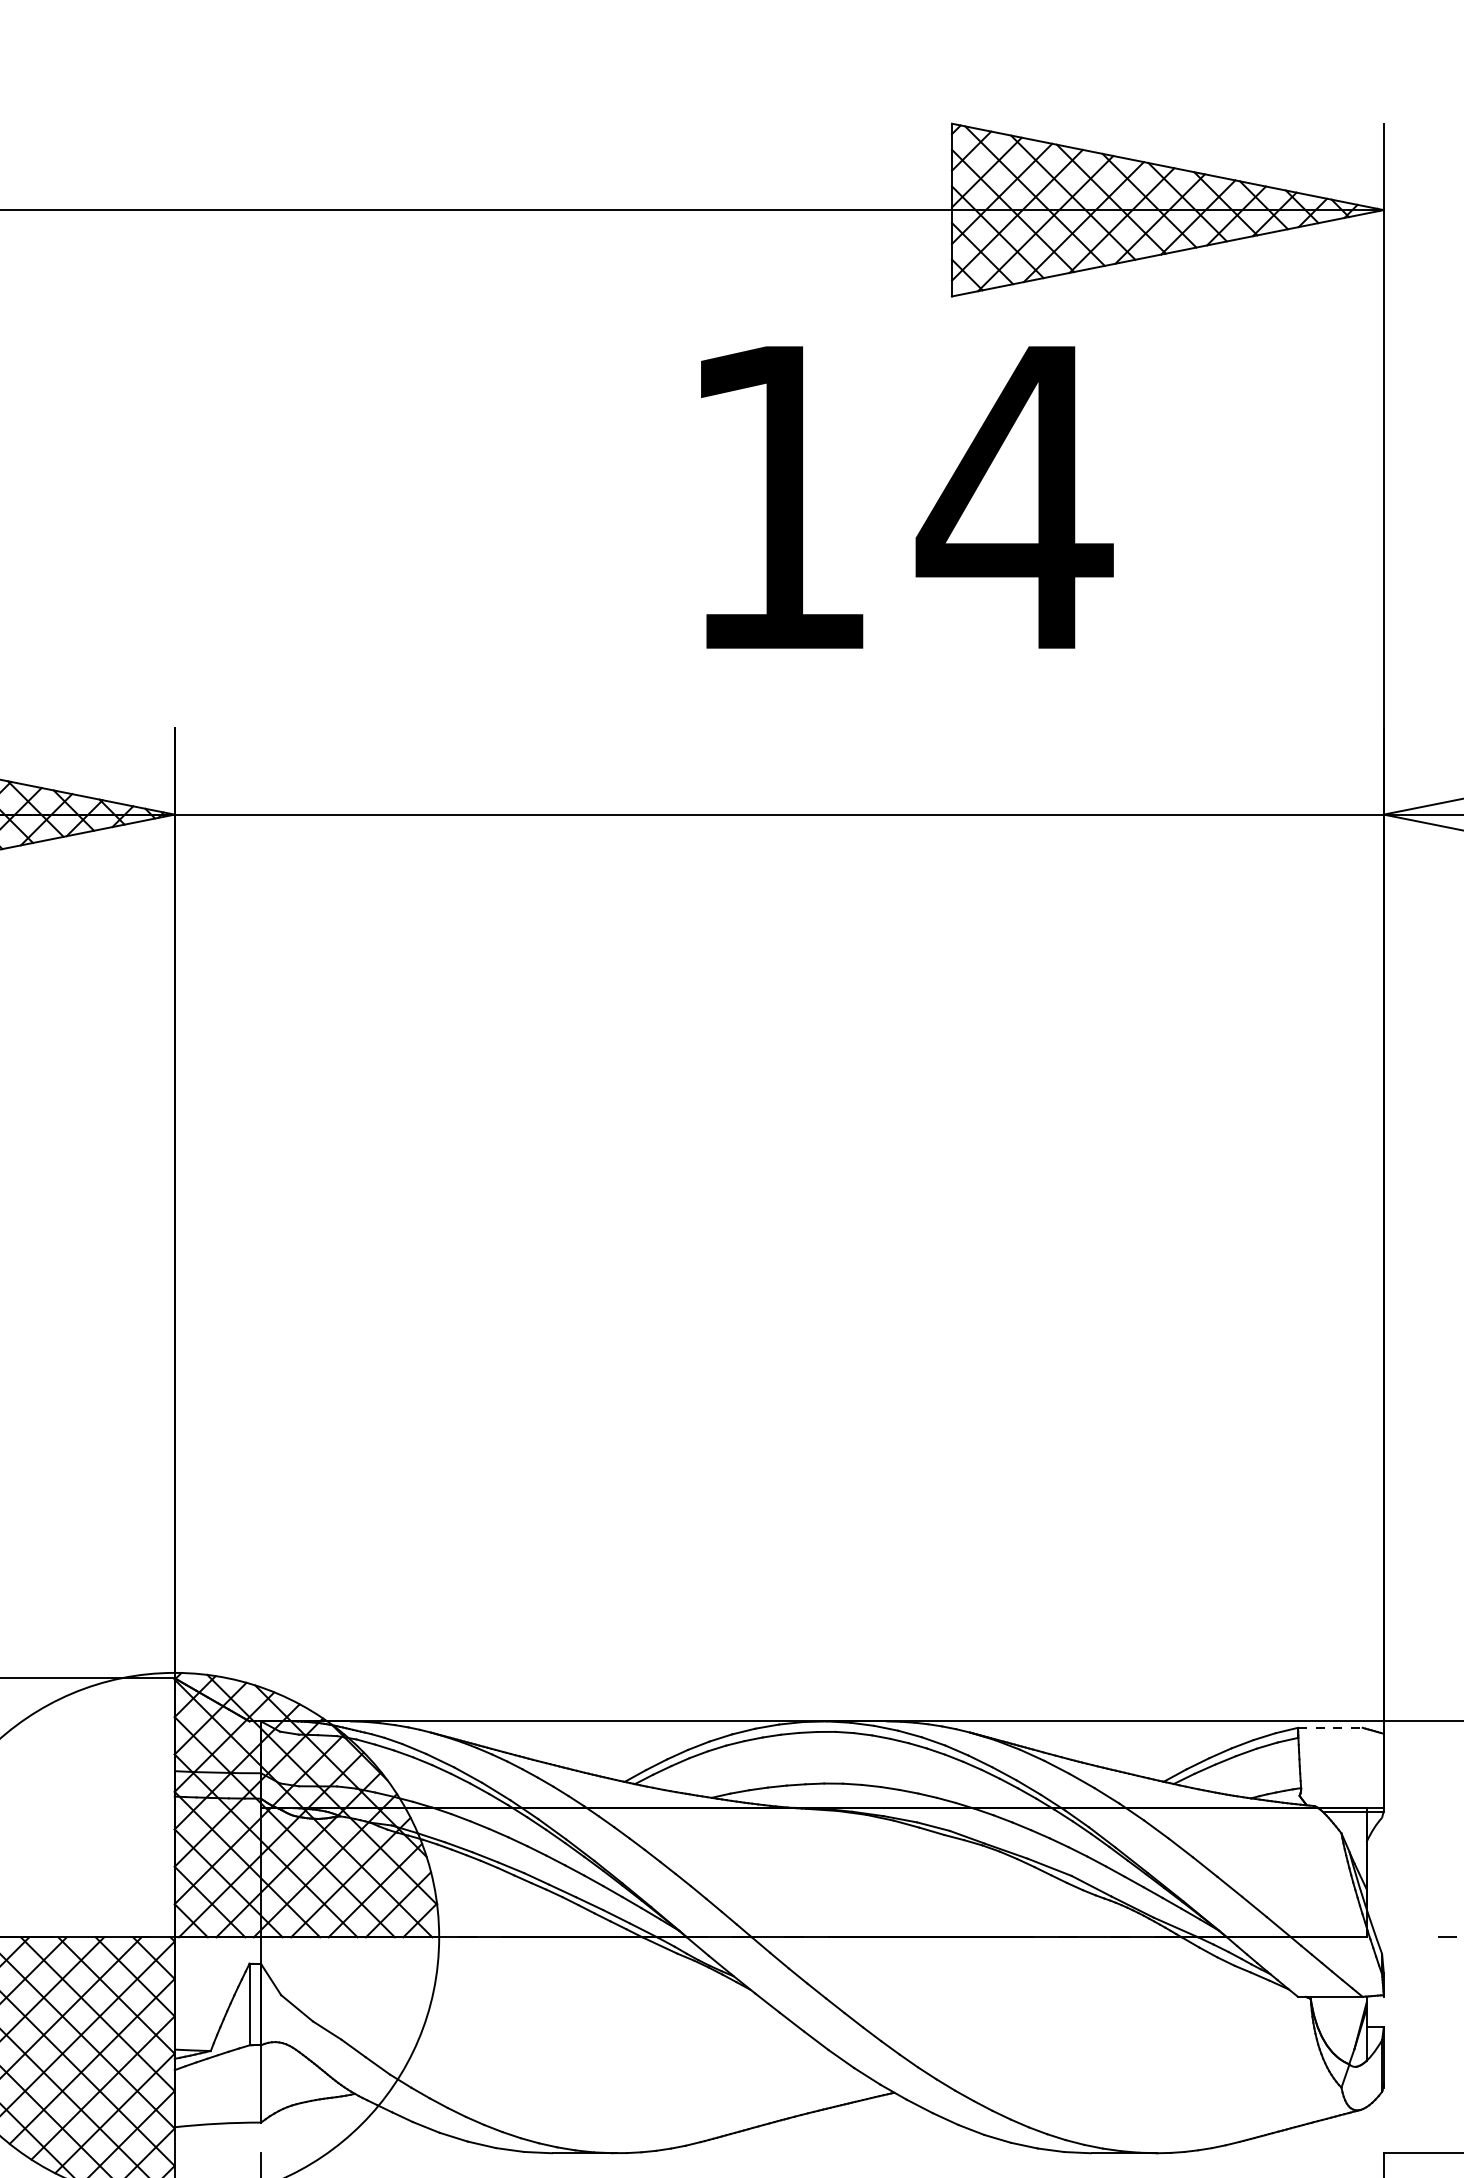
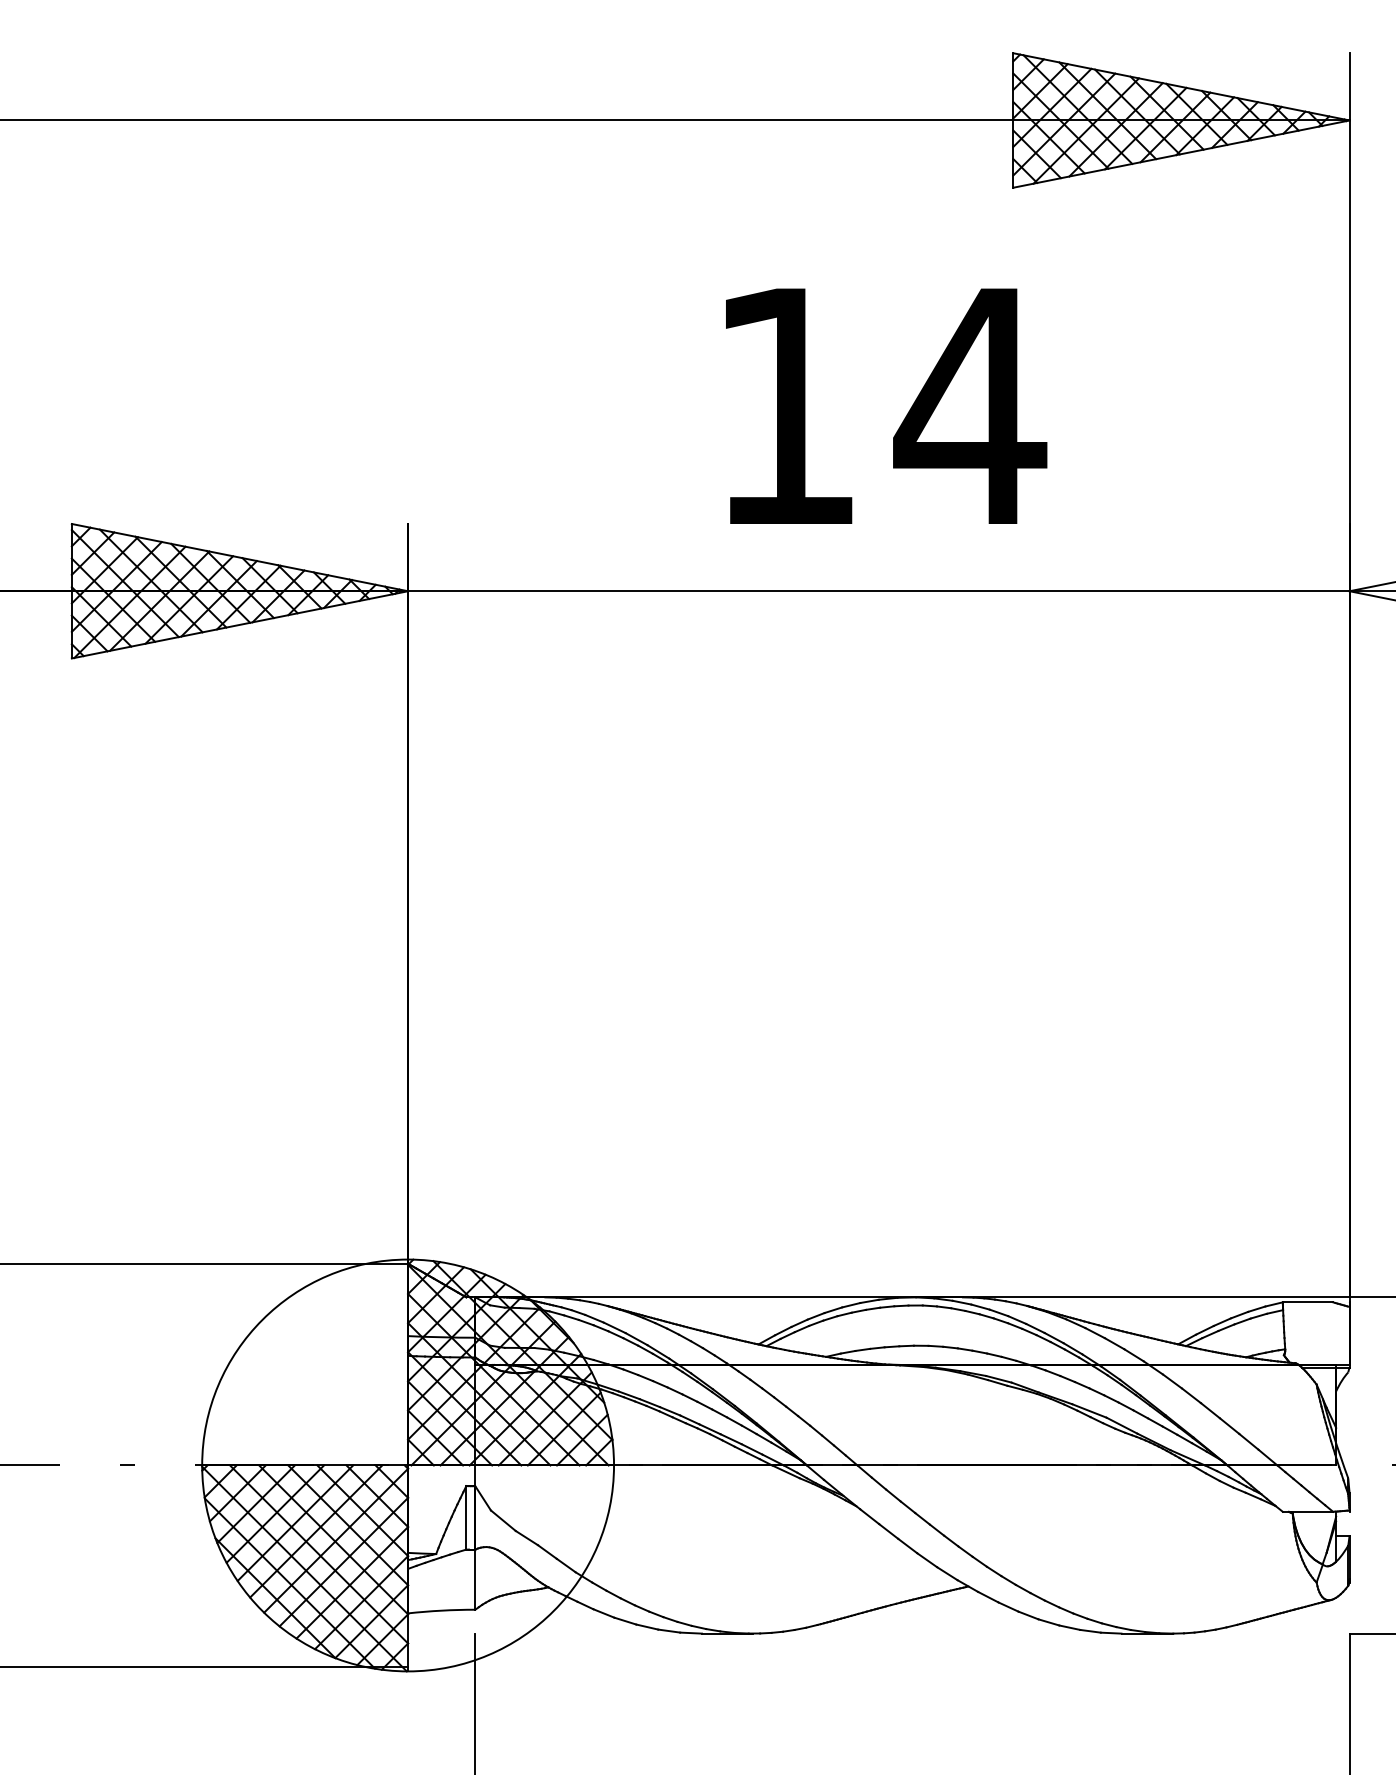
text: (907, 496) -> (886, 405), moved
line: (1331, 1728) -> (1308, 1302), dashed -> solid

